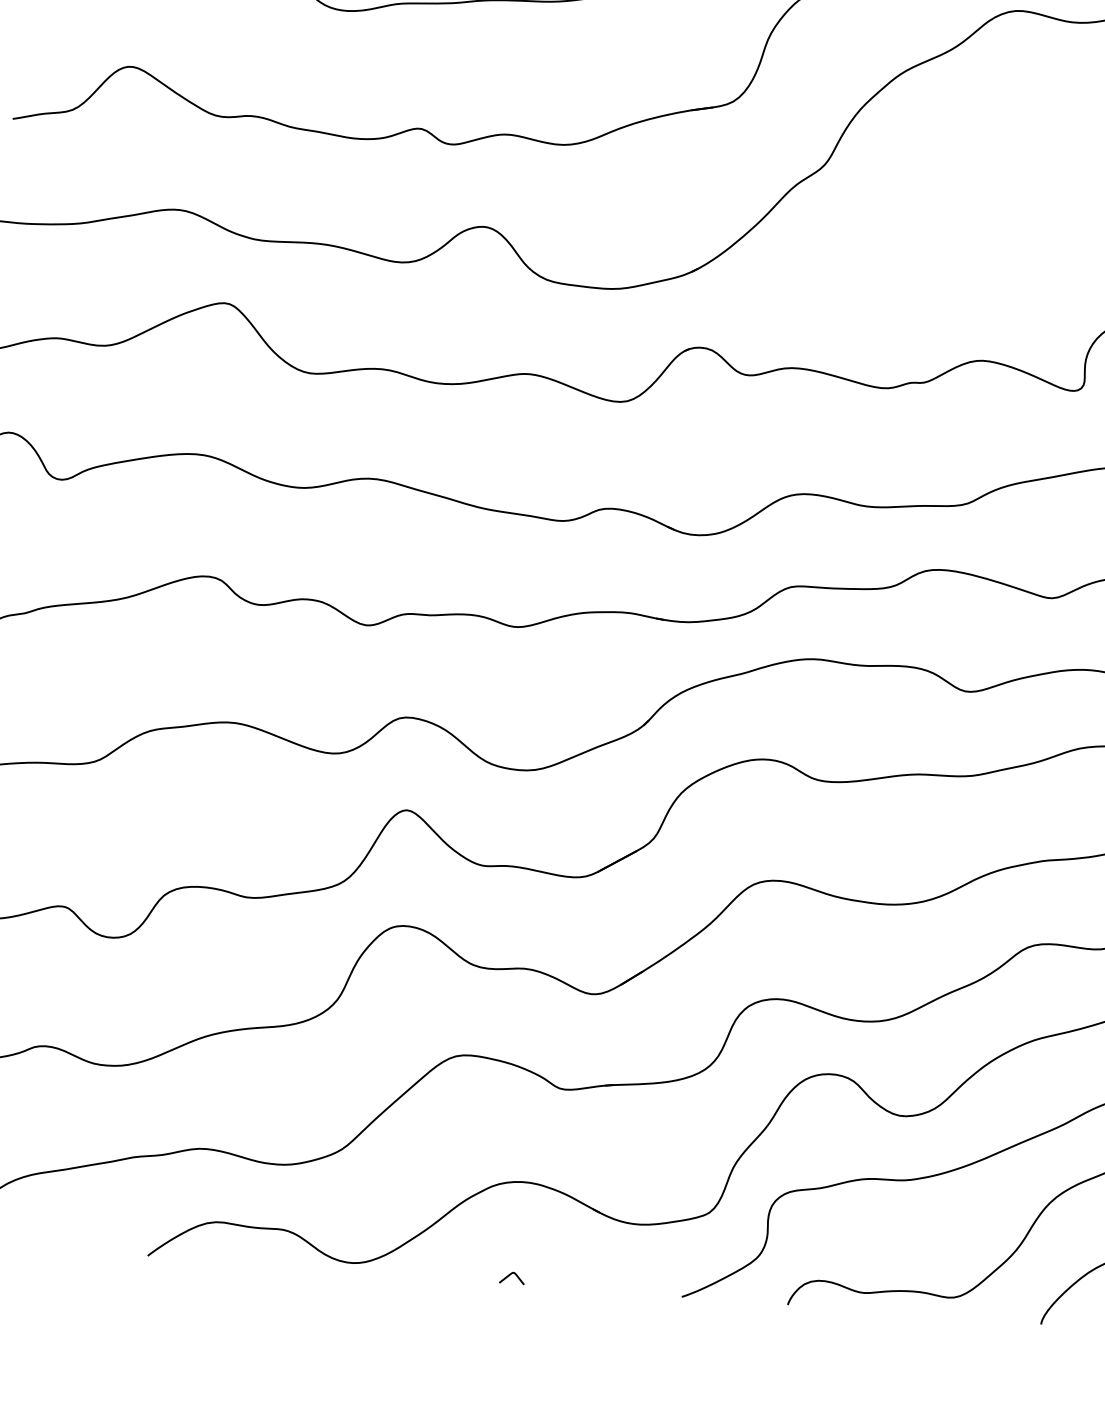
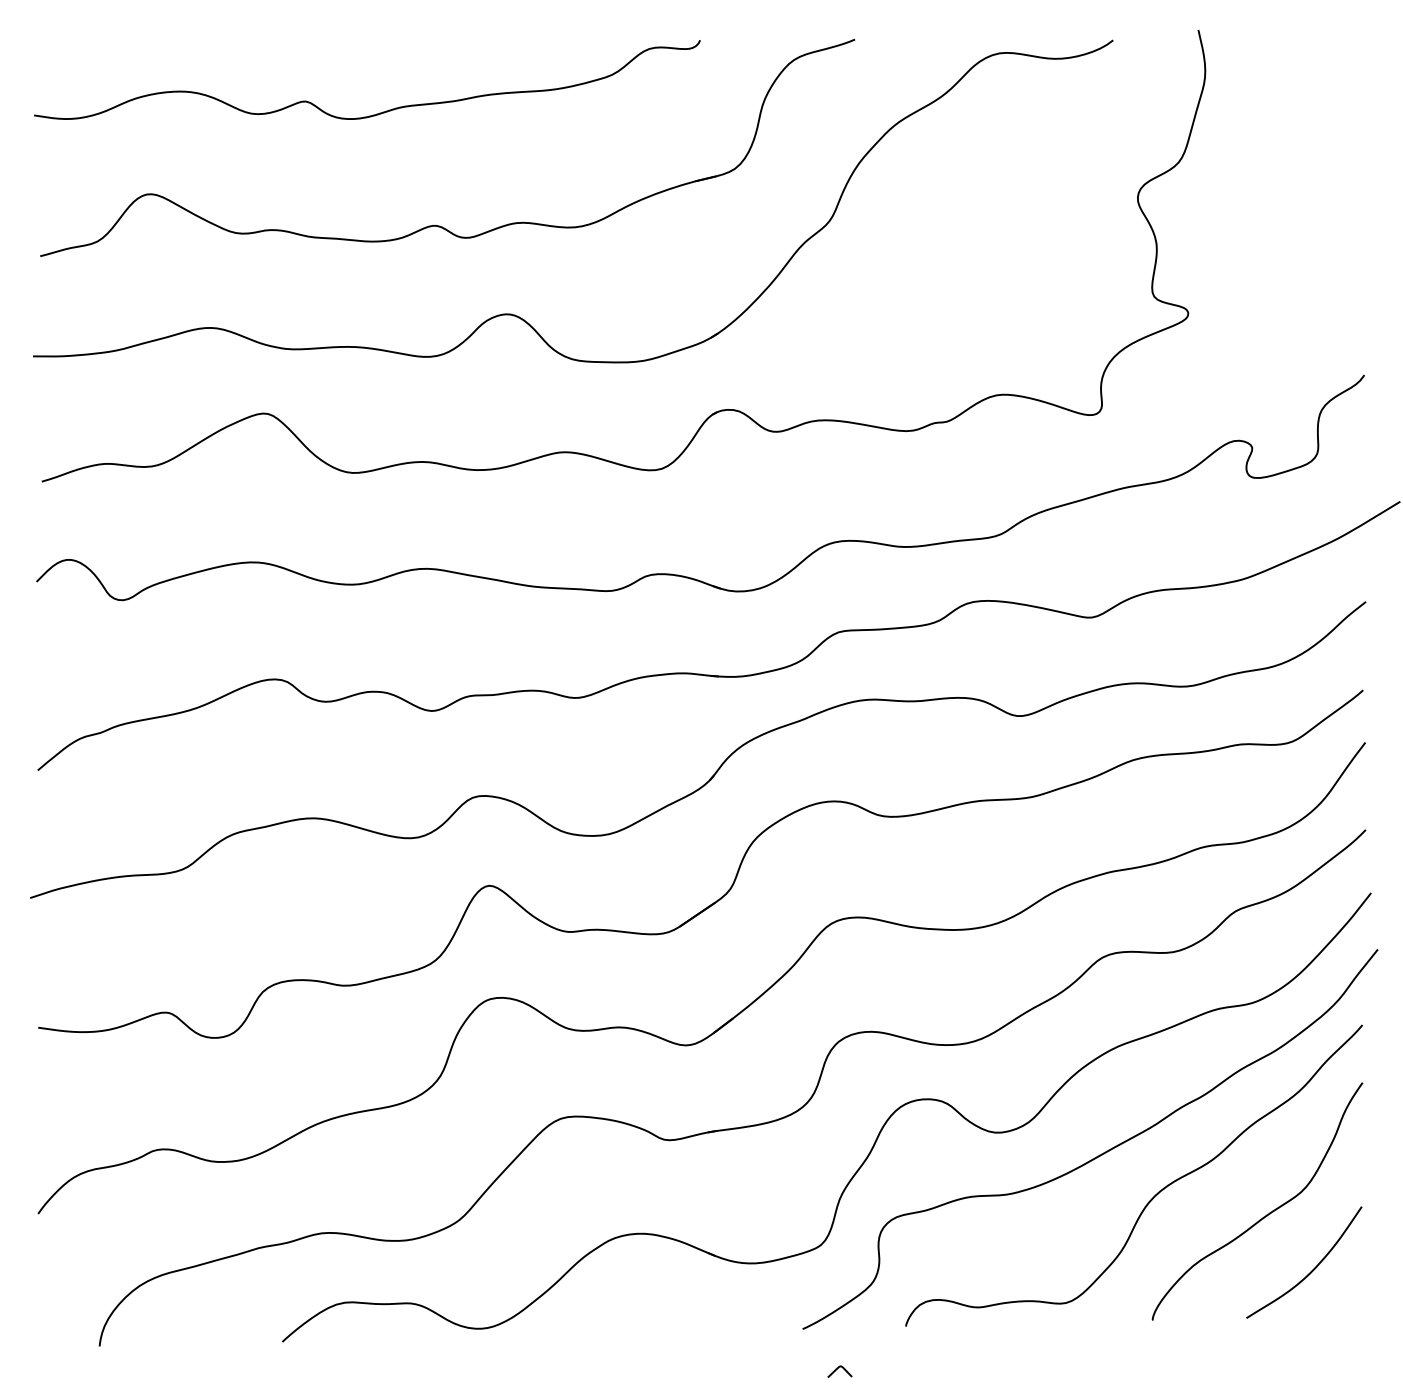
curve: (510, 1275) -> (837, 1369), moved

